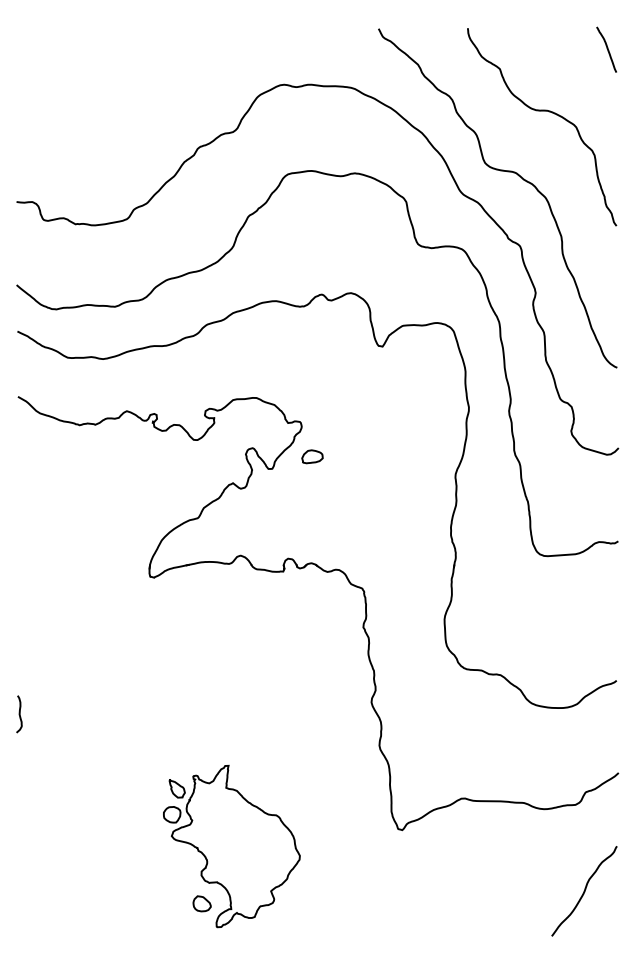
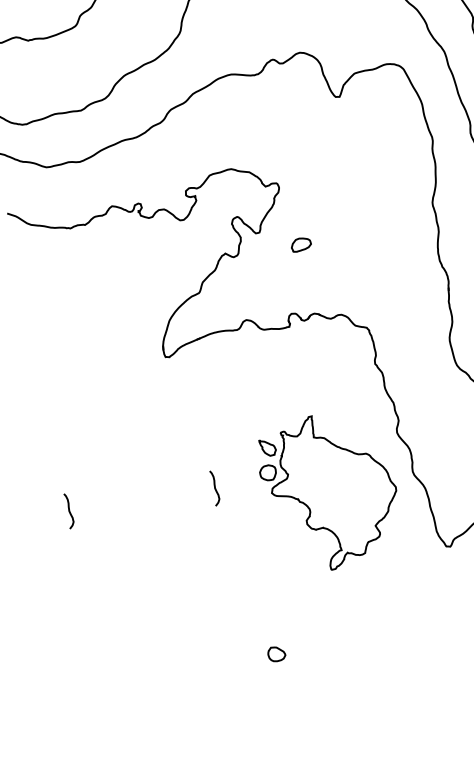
part: (312, 456) -> (301, 244), moved
curve: (173, 721) -> (215, 488), added
part: (231, 846) -> (329, 491), moved

